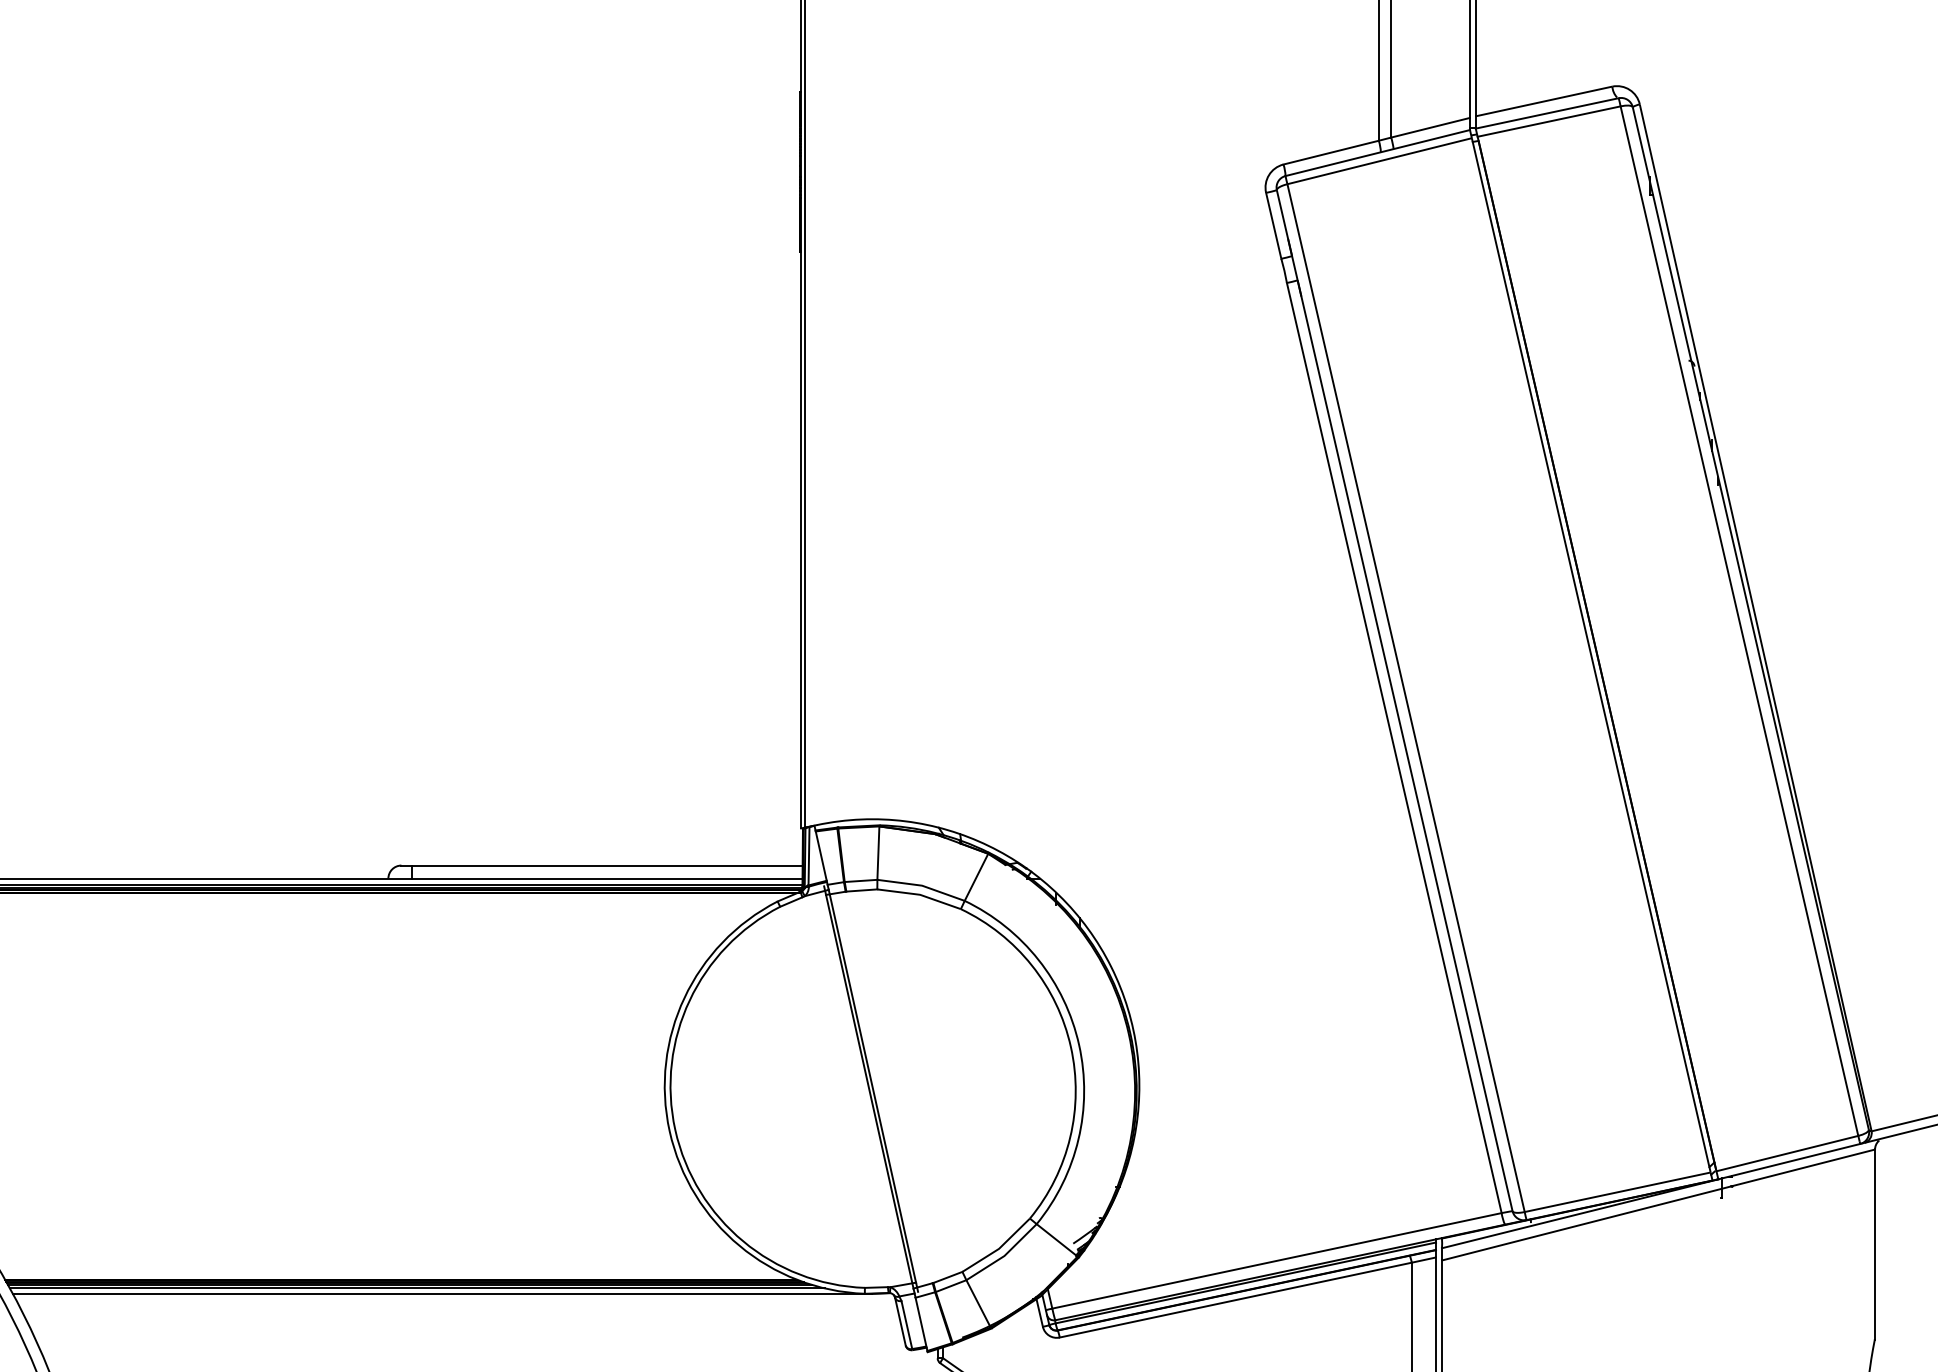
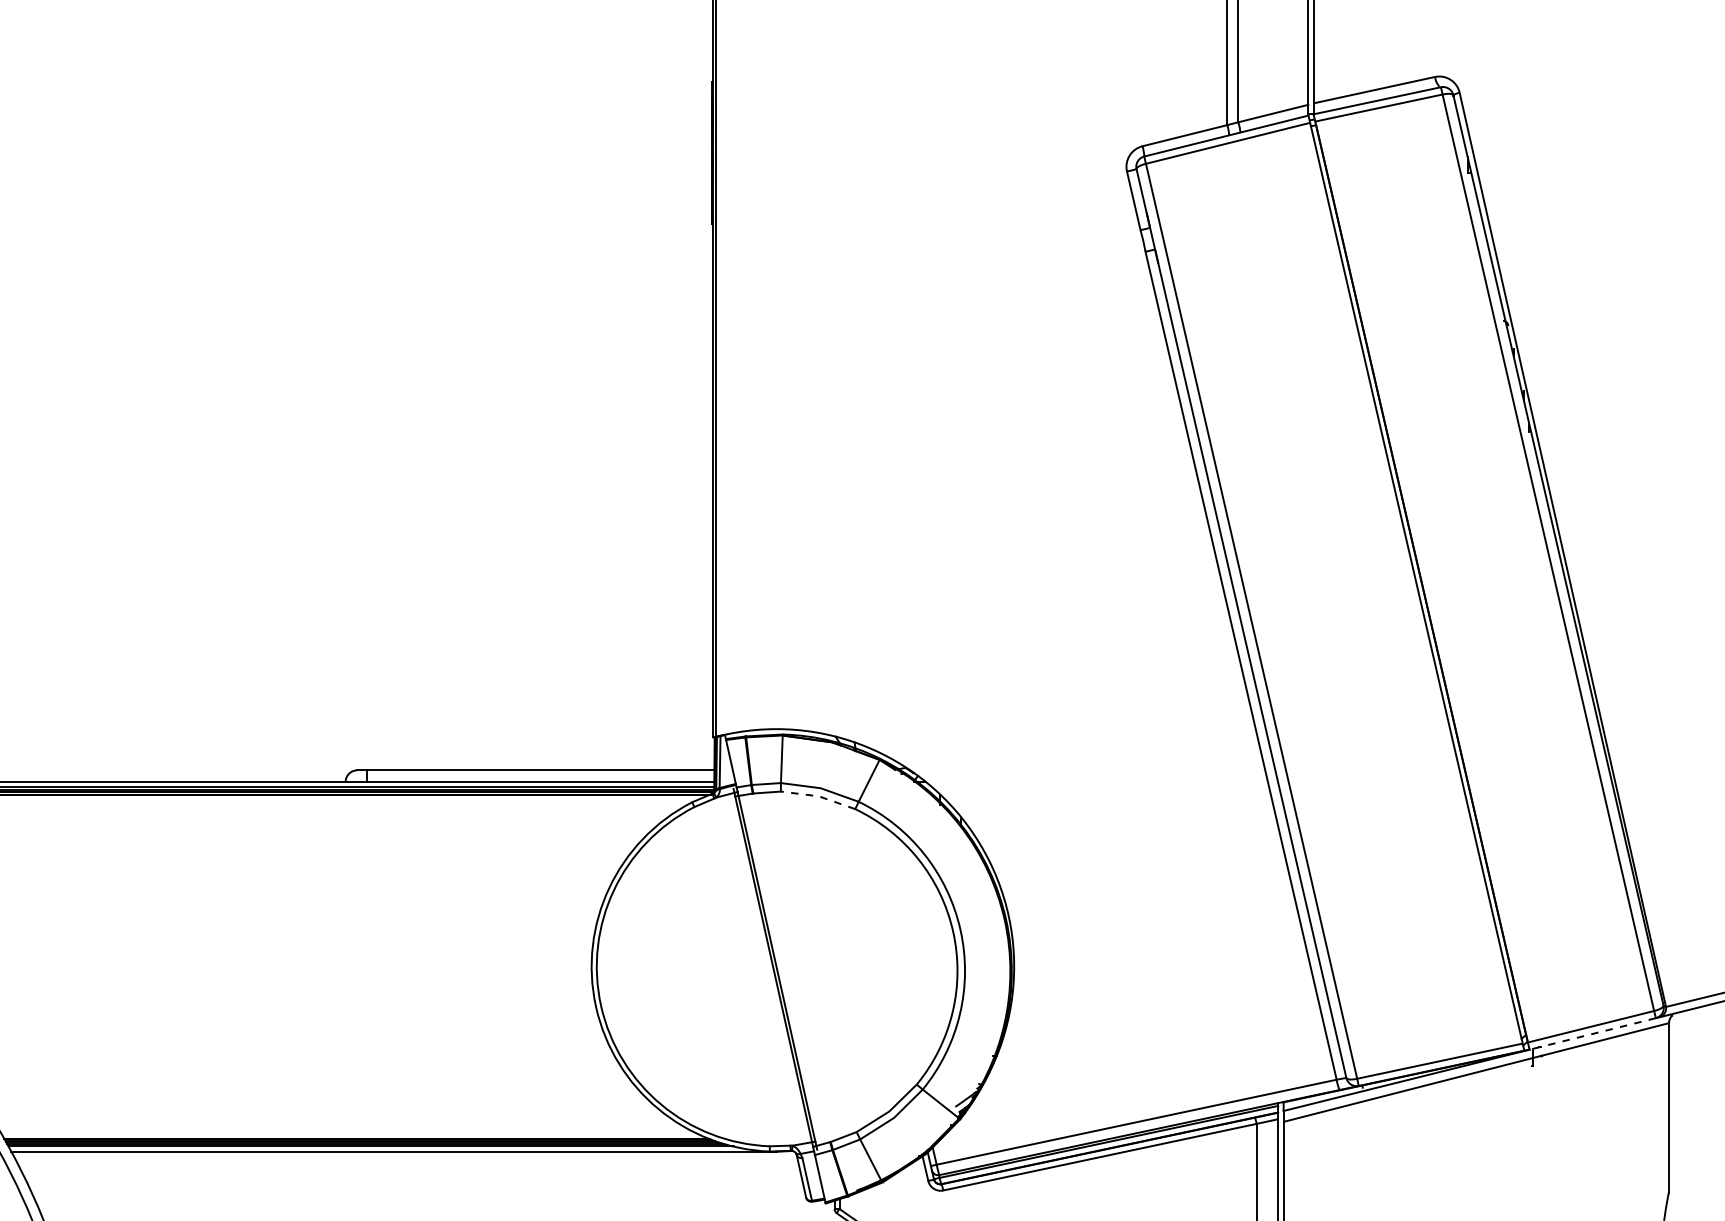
line: (920, 894) -> (819, 796), solid -> dashed
line: (1788, 1161) -> (1592, 1033), solid -> dashed

